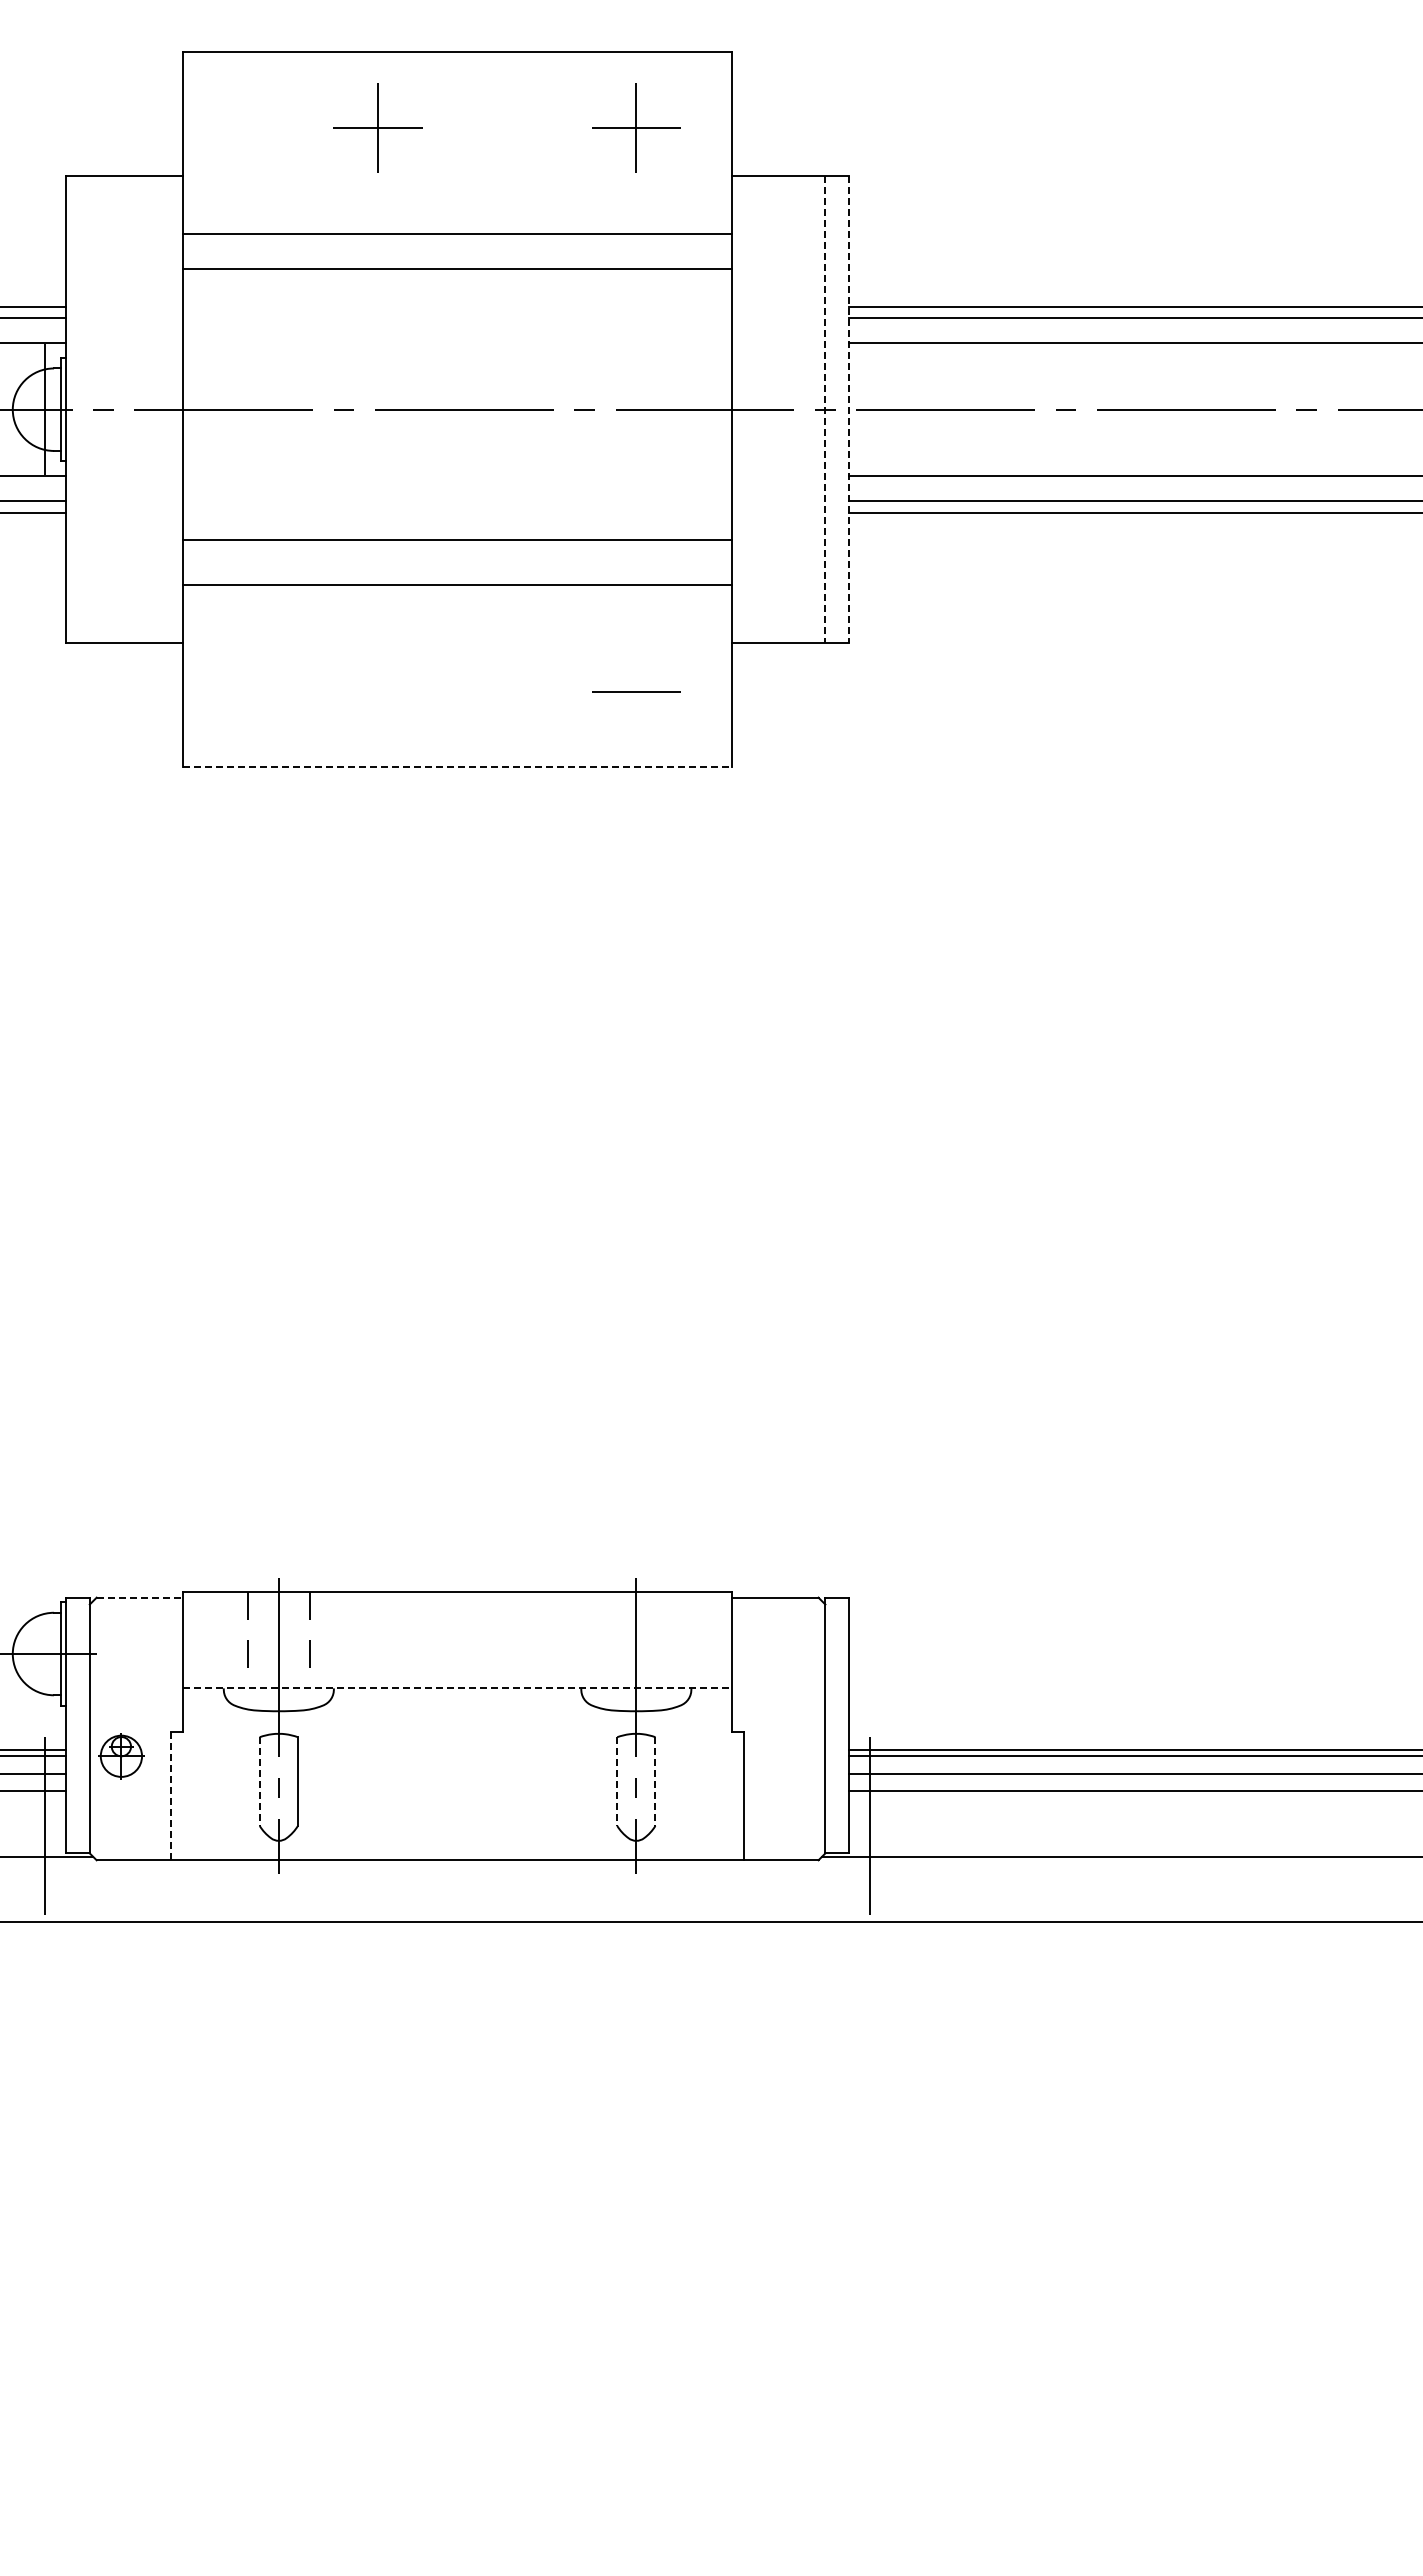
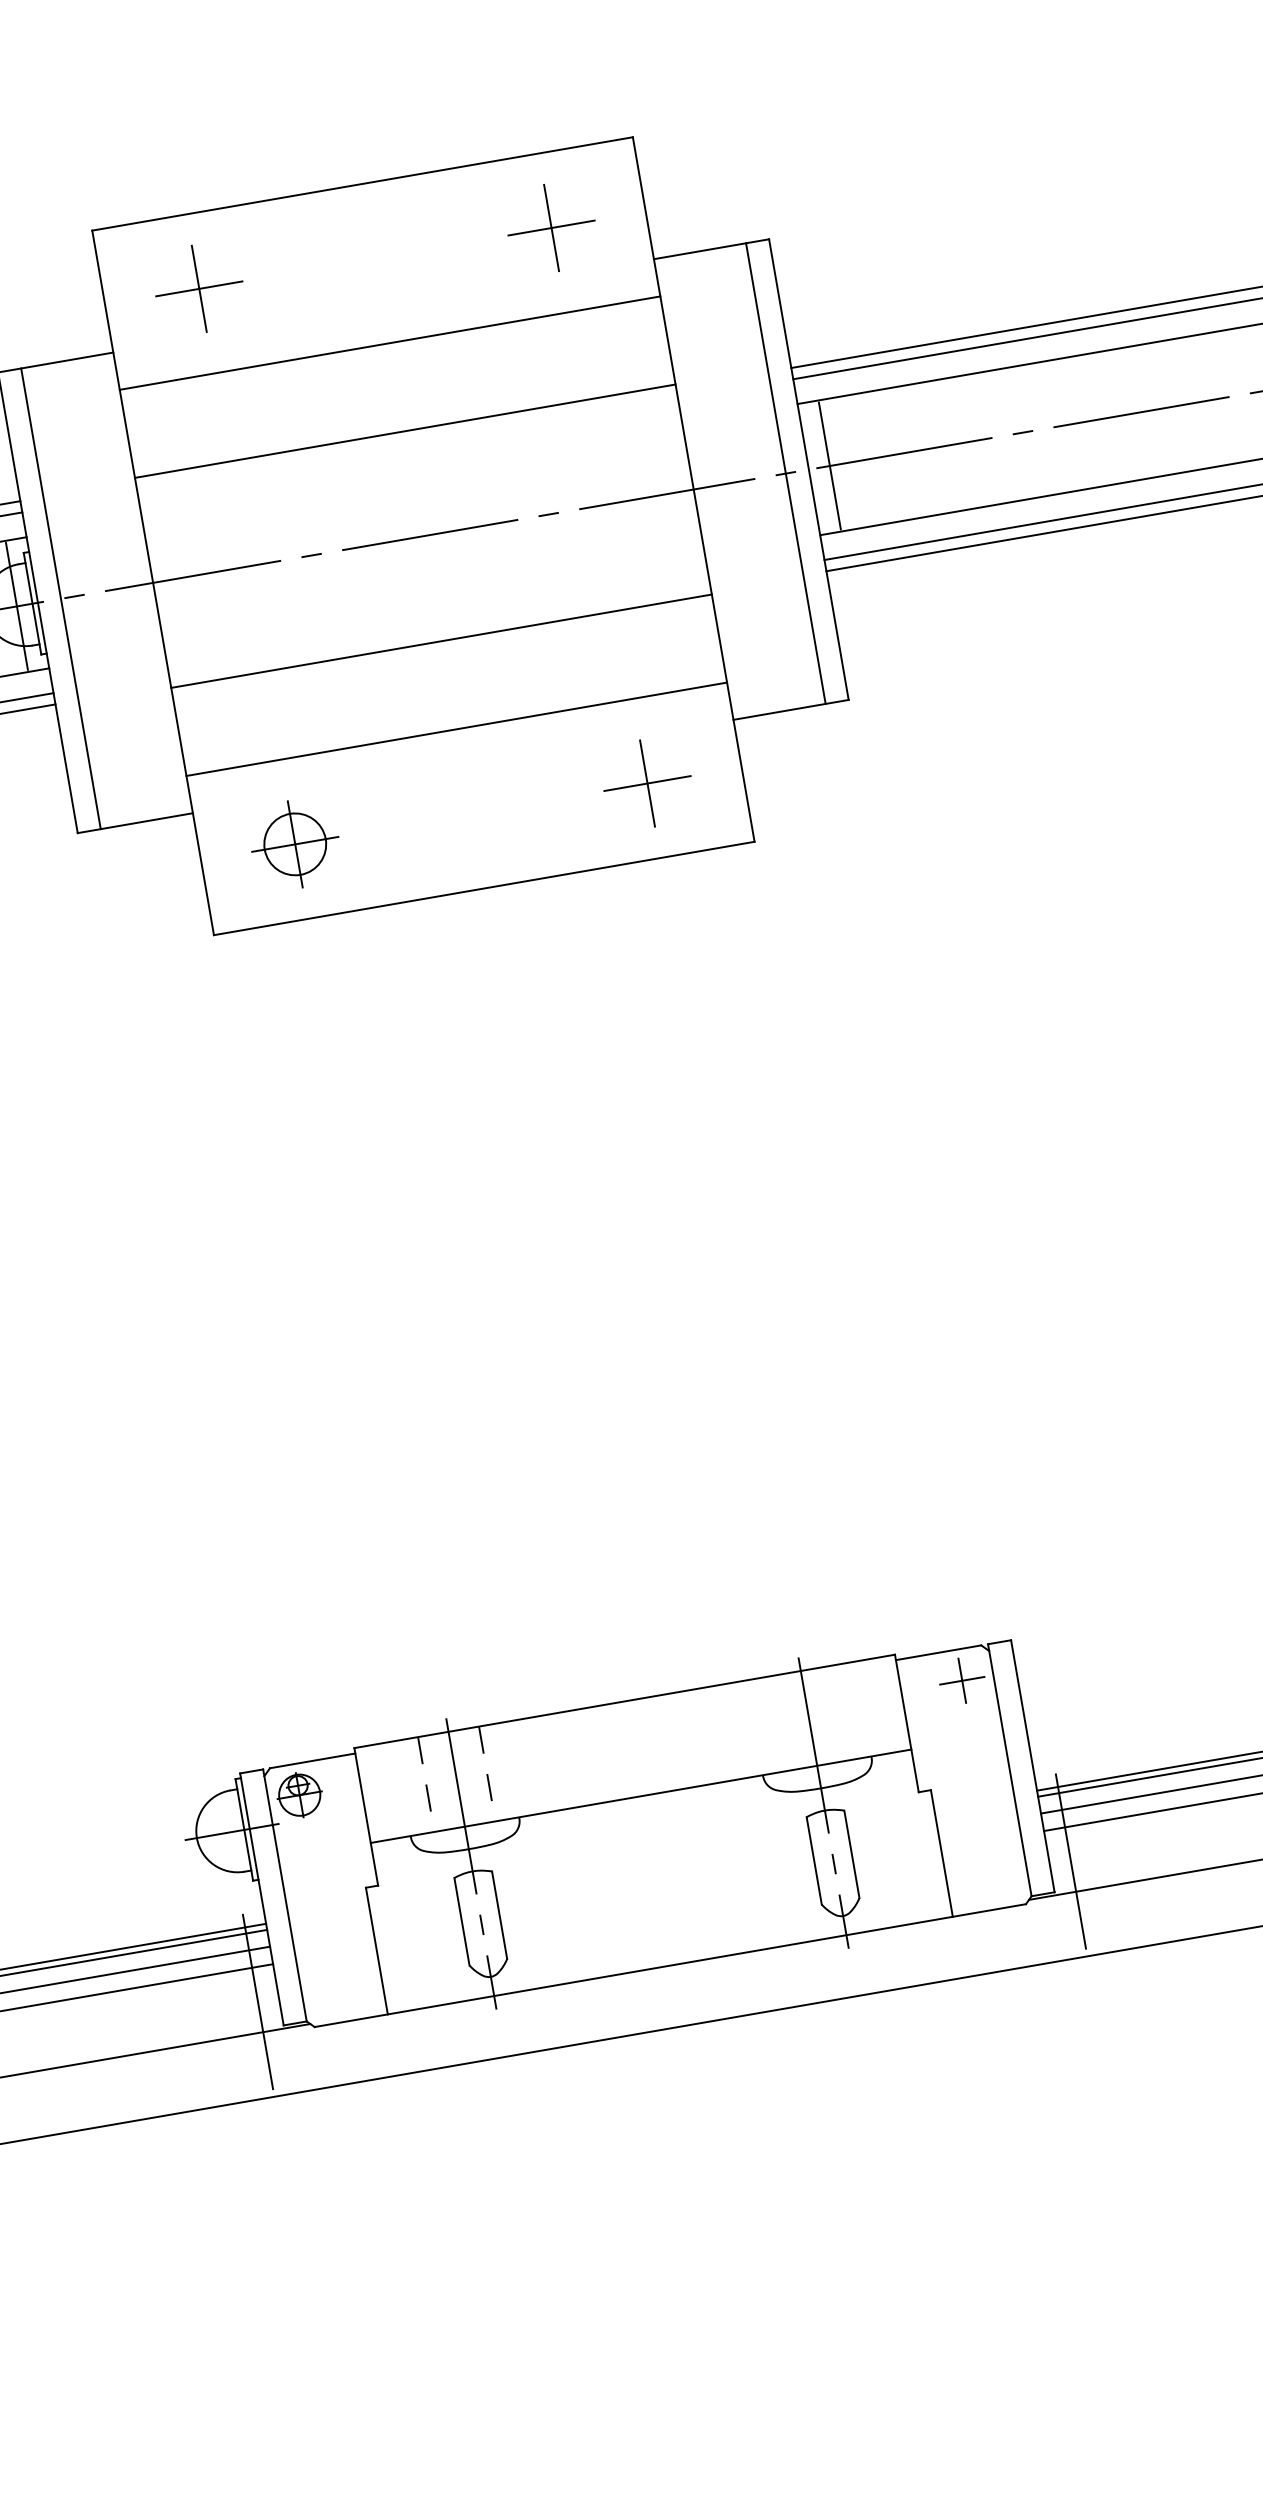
part: (377, 127) -> (198, 288), moved
line: (457, 234) -> (405, 431), moved
line: (457, 268) -> (389, 342), moved
line: (89, 409) -> (60, 598), added
line: (825, 409) -> (785, 473), dashed -> solid
line: (848, 409) -> (808, 469), dashed -> solid
line: (870, 409) -> (830, 465), added
line: (457, 539) -> (456, 729), moved
line: (457, 585) -> (441, 641), moved
part: (278, 691) -> (294, 844), added
line: (636, 691) -> (647, 783), added
line: (458, 767) -> (485, 888), dashed -> solid
line: (140, 1597) -> (313, 1760), dashed -> solid
part: (793, 1629) -> (962, 1681), added
line: (458, 1688) -> (641, 1796), dashed -> solid
part: (121, 1756) -> (299, 1795), moved
line: (259, 1782) -> (461, 1922), dashed -> solid
line: (617, 1782) -> (814, 1861), dashed -> solid
line: (655, 1782) -> (852, 1855), dashed -> solid
line: (170, 1795) -> (376, 1950), dashed -> solid

